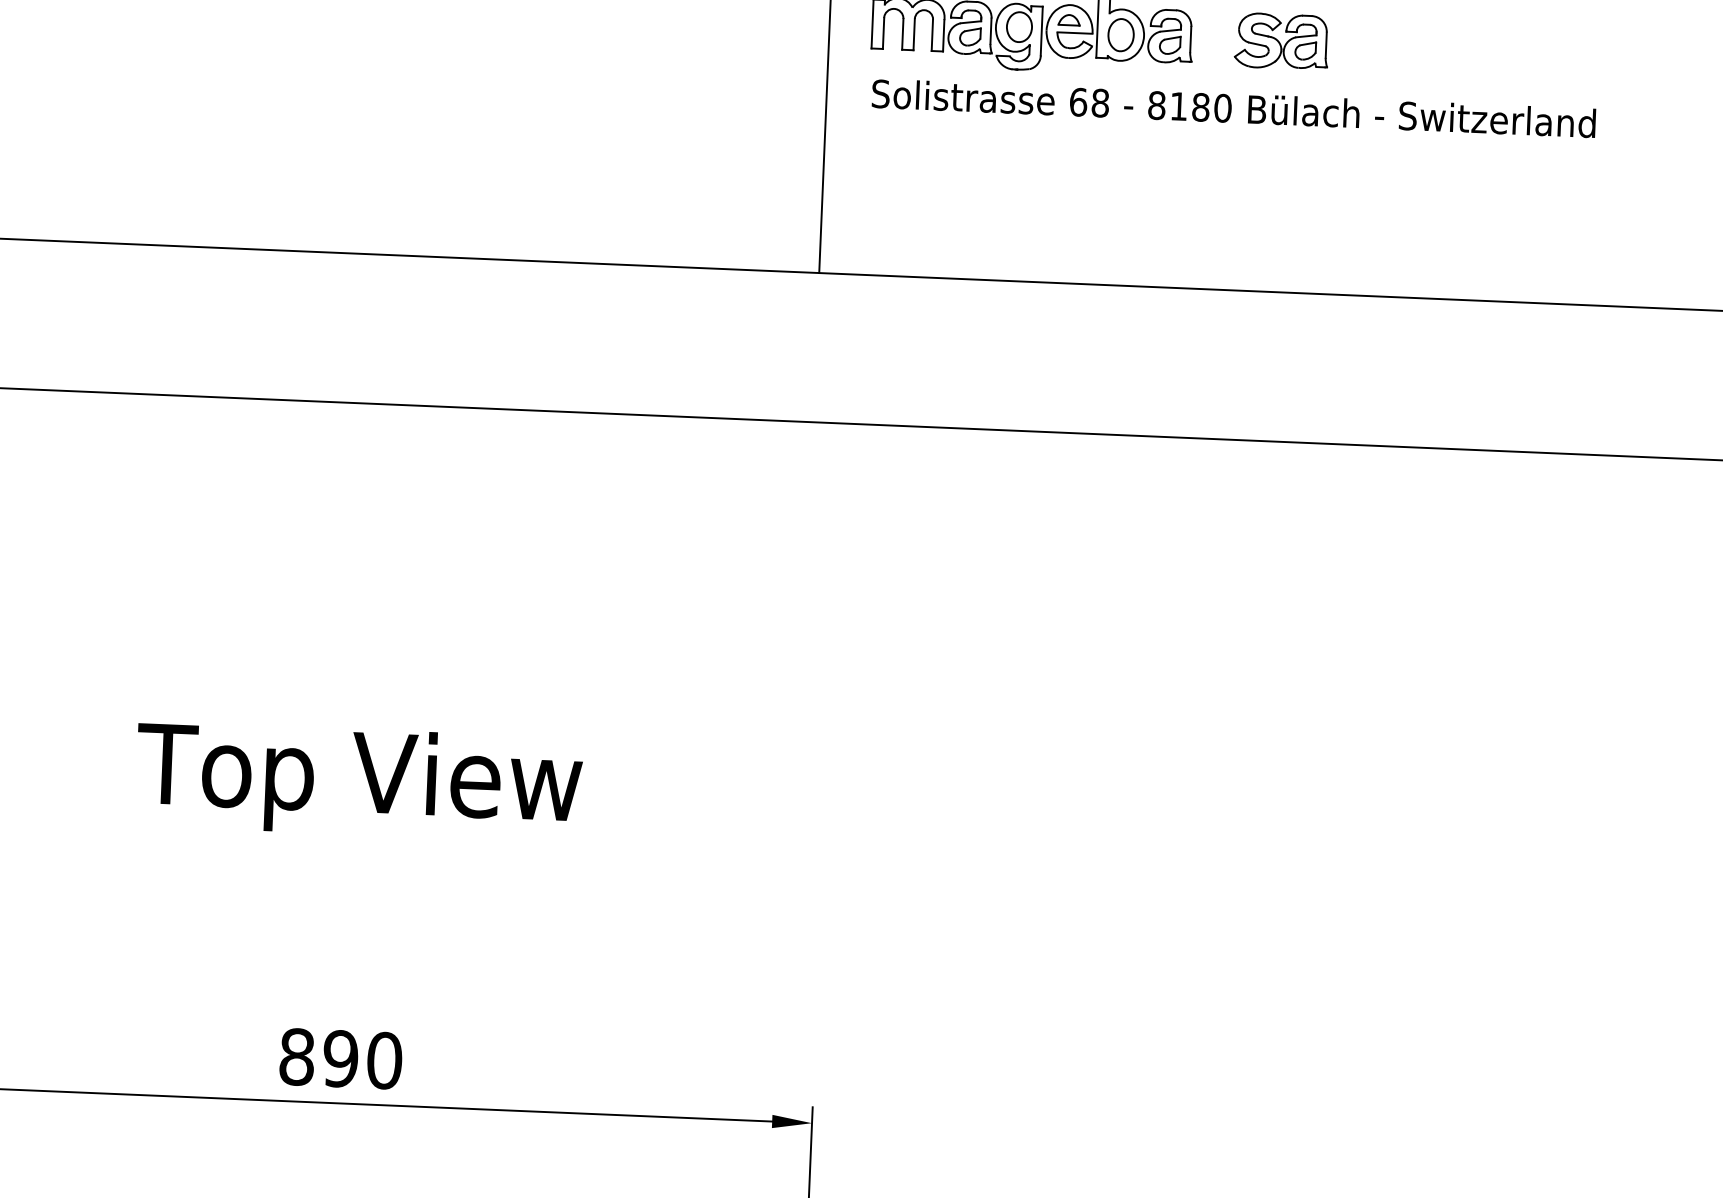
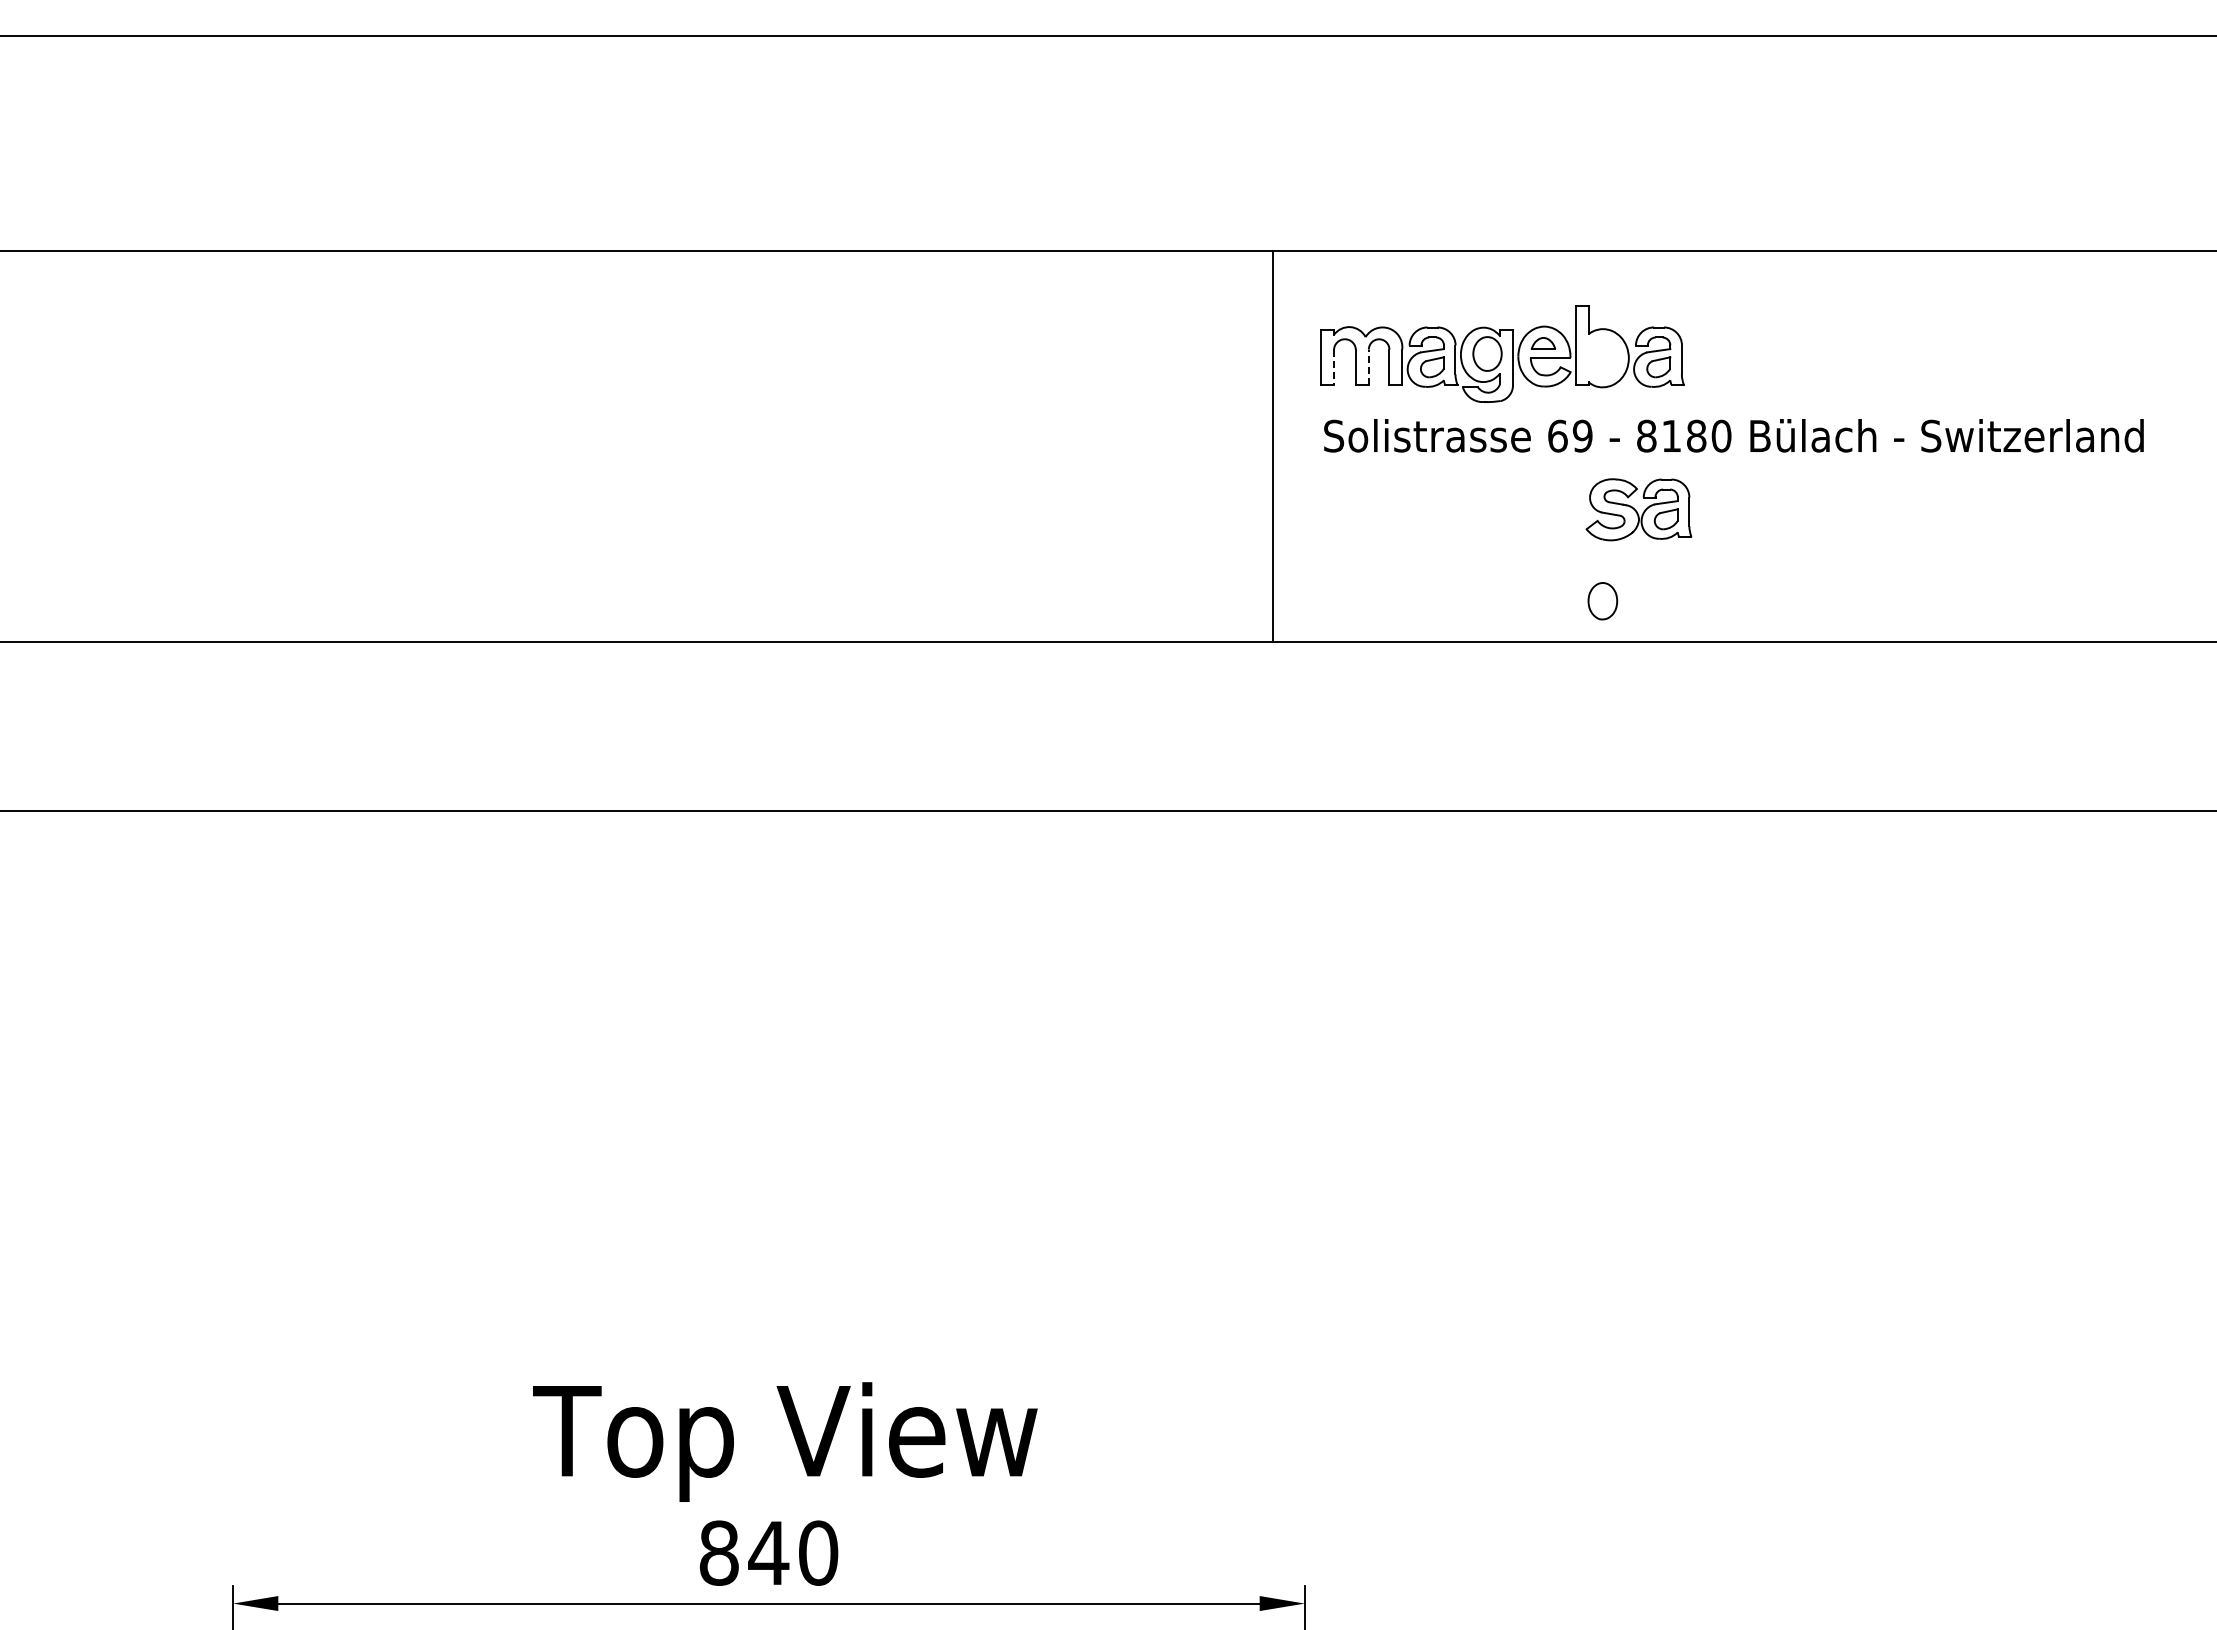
line: (883, 34) -> (1334, 368), solid -> dashed
line: (913, 34) -> (1368, 367), solid -> dashed
part: (1120, 35) -> (1602, 601), moved
part: (1281, 41) -> (1638, 509), moved
text: (1100, 102) -> (1582, 435), 68 -> 69
text: (359, 781) -> (785, 1441), moved
text: (340, 1058) -> (768, 1552), 890 -> 840

